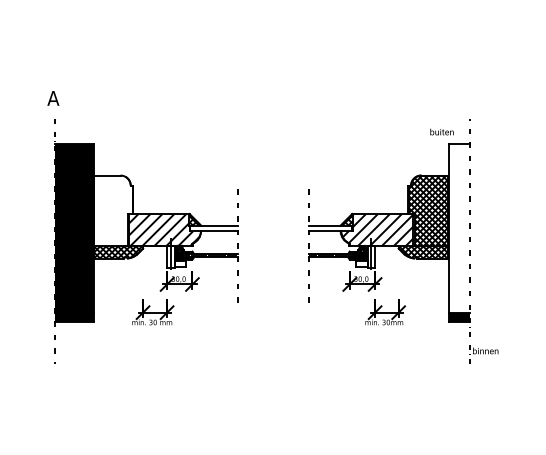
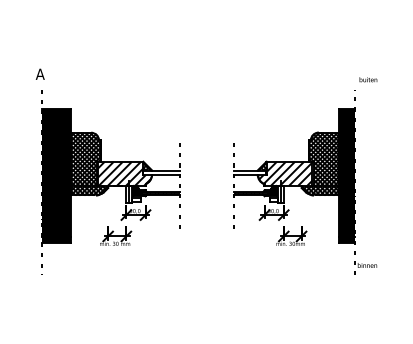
text: (442, 131) -> (368, 79), moved
hatch: (113, 209) -> (85, 158), added
fill: (459, 228) -> (347, 172), added

